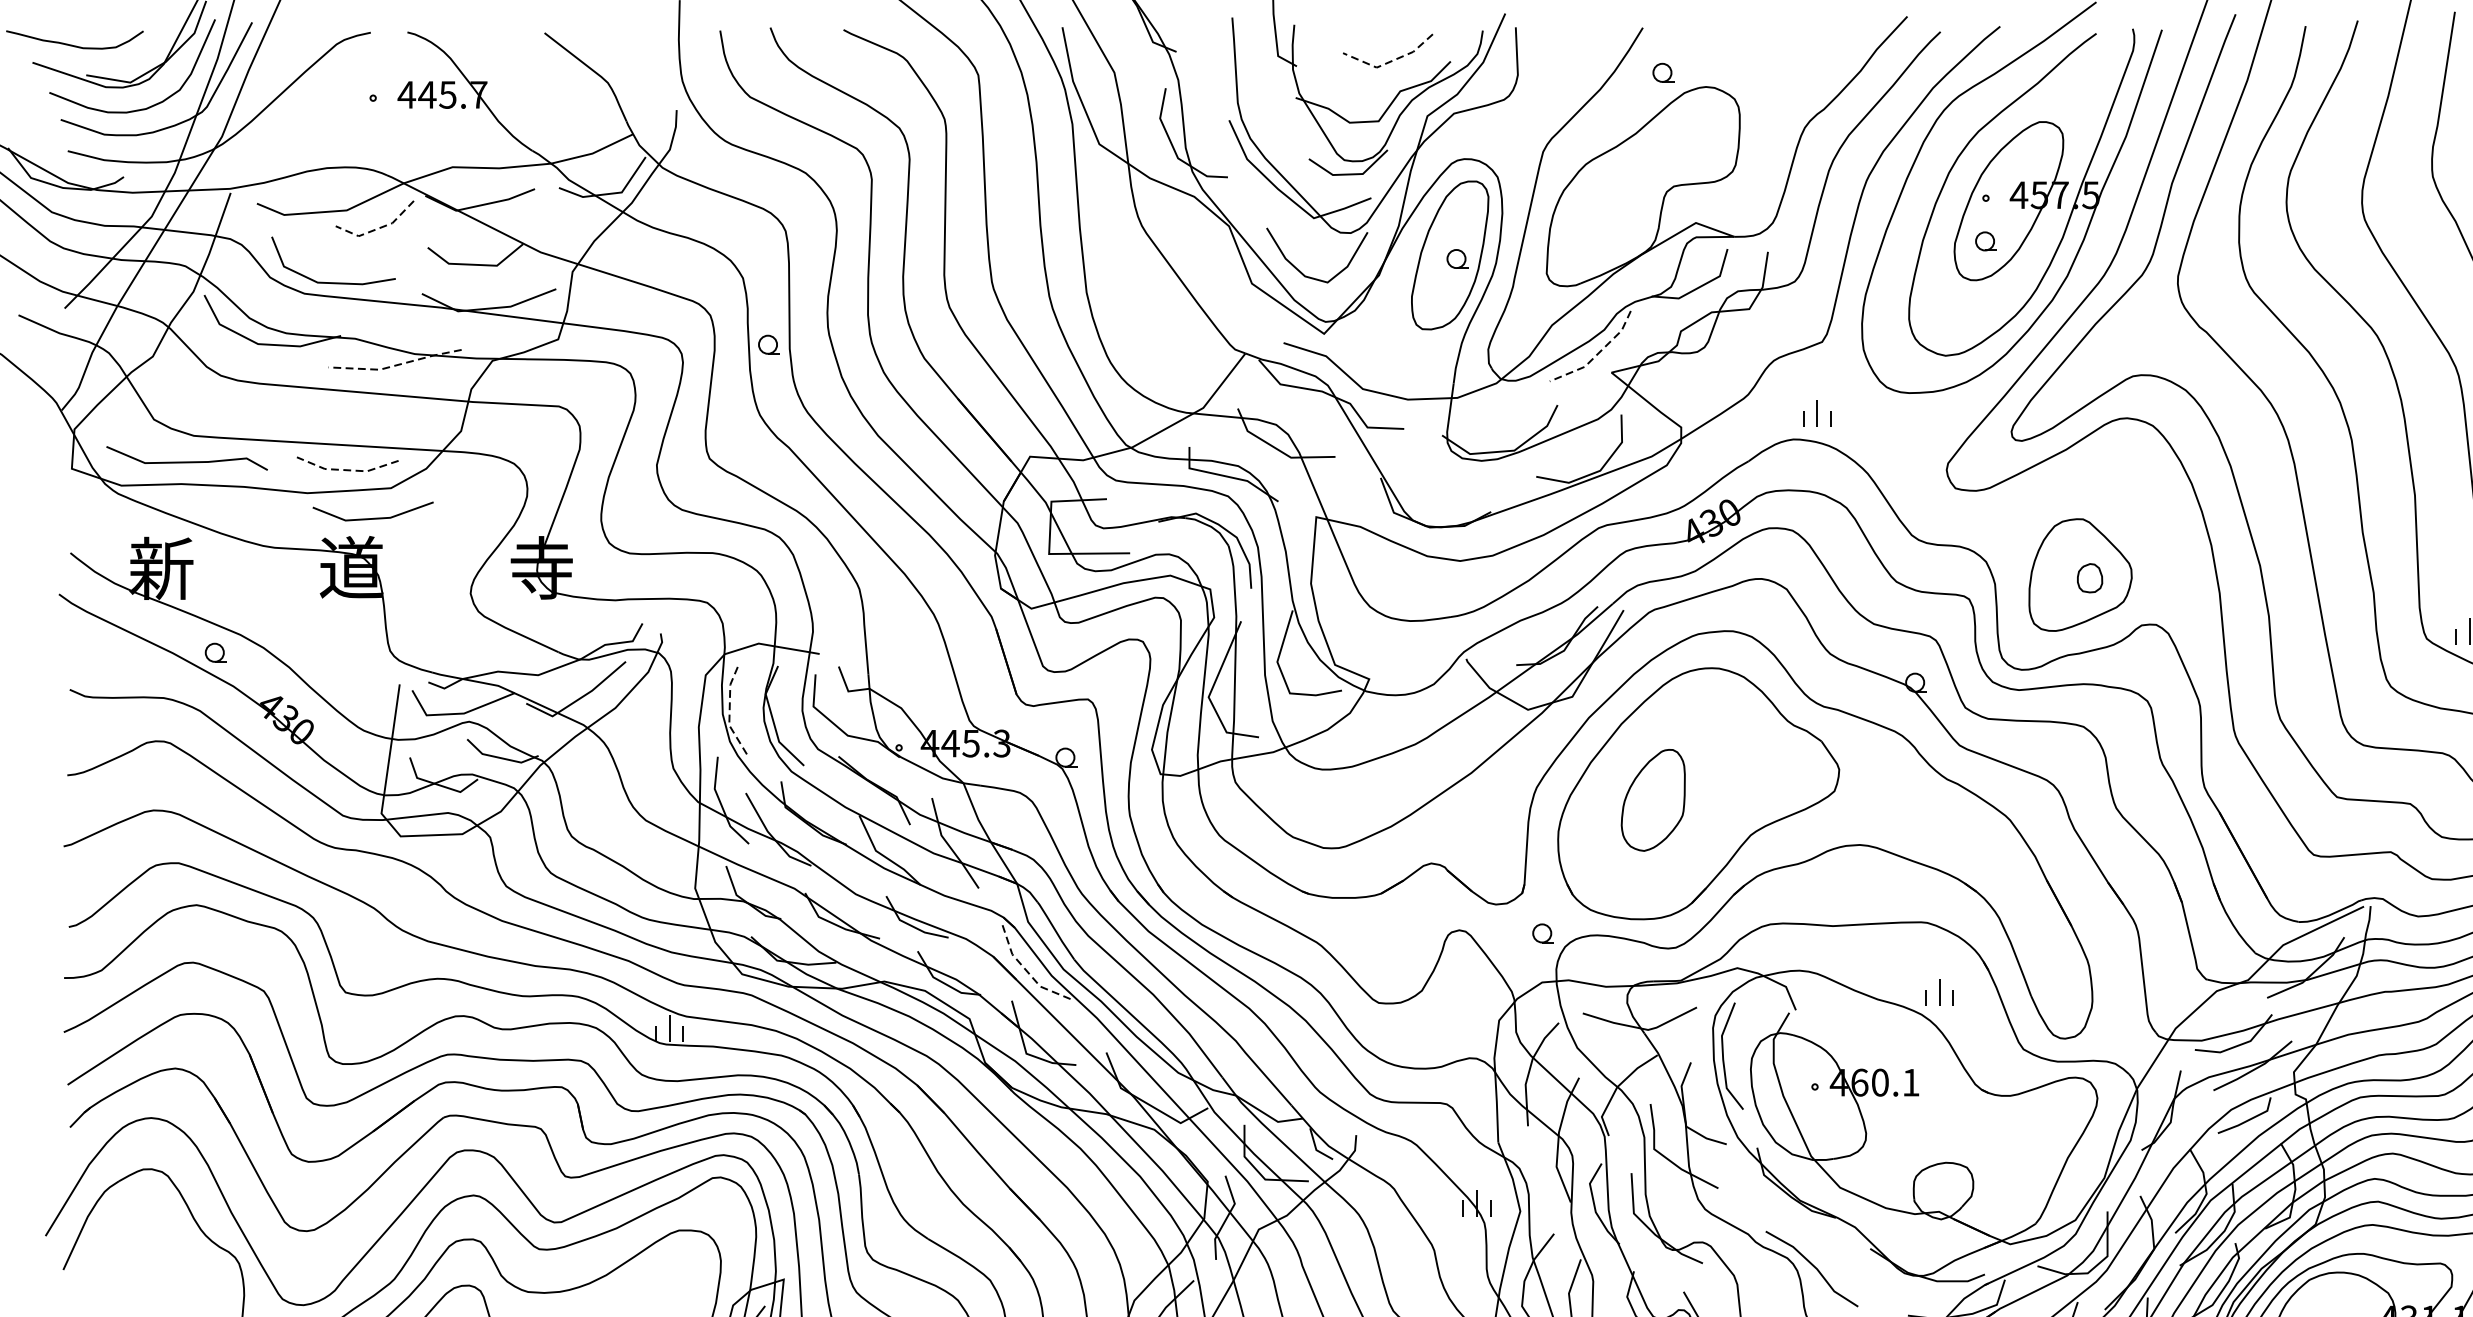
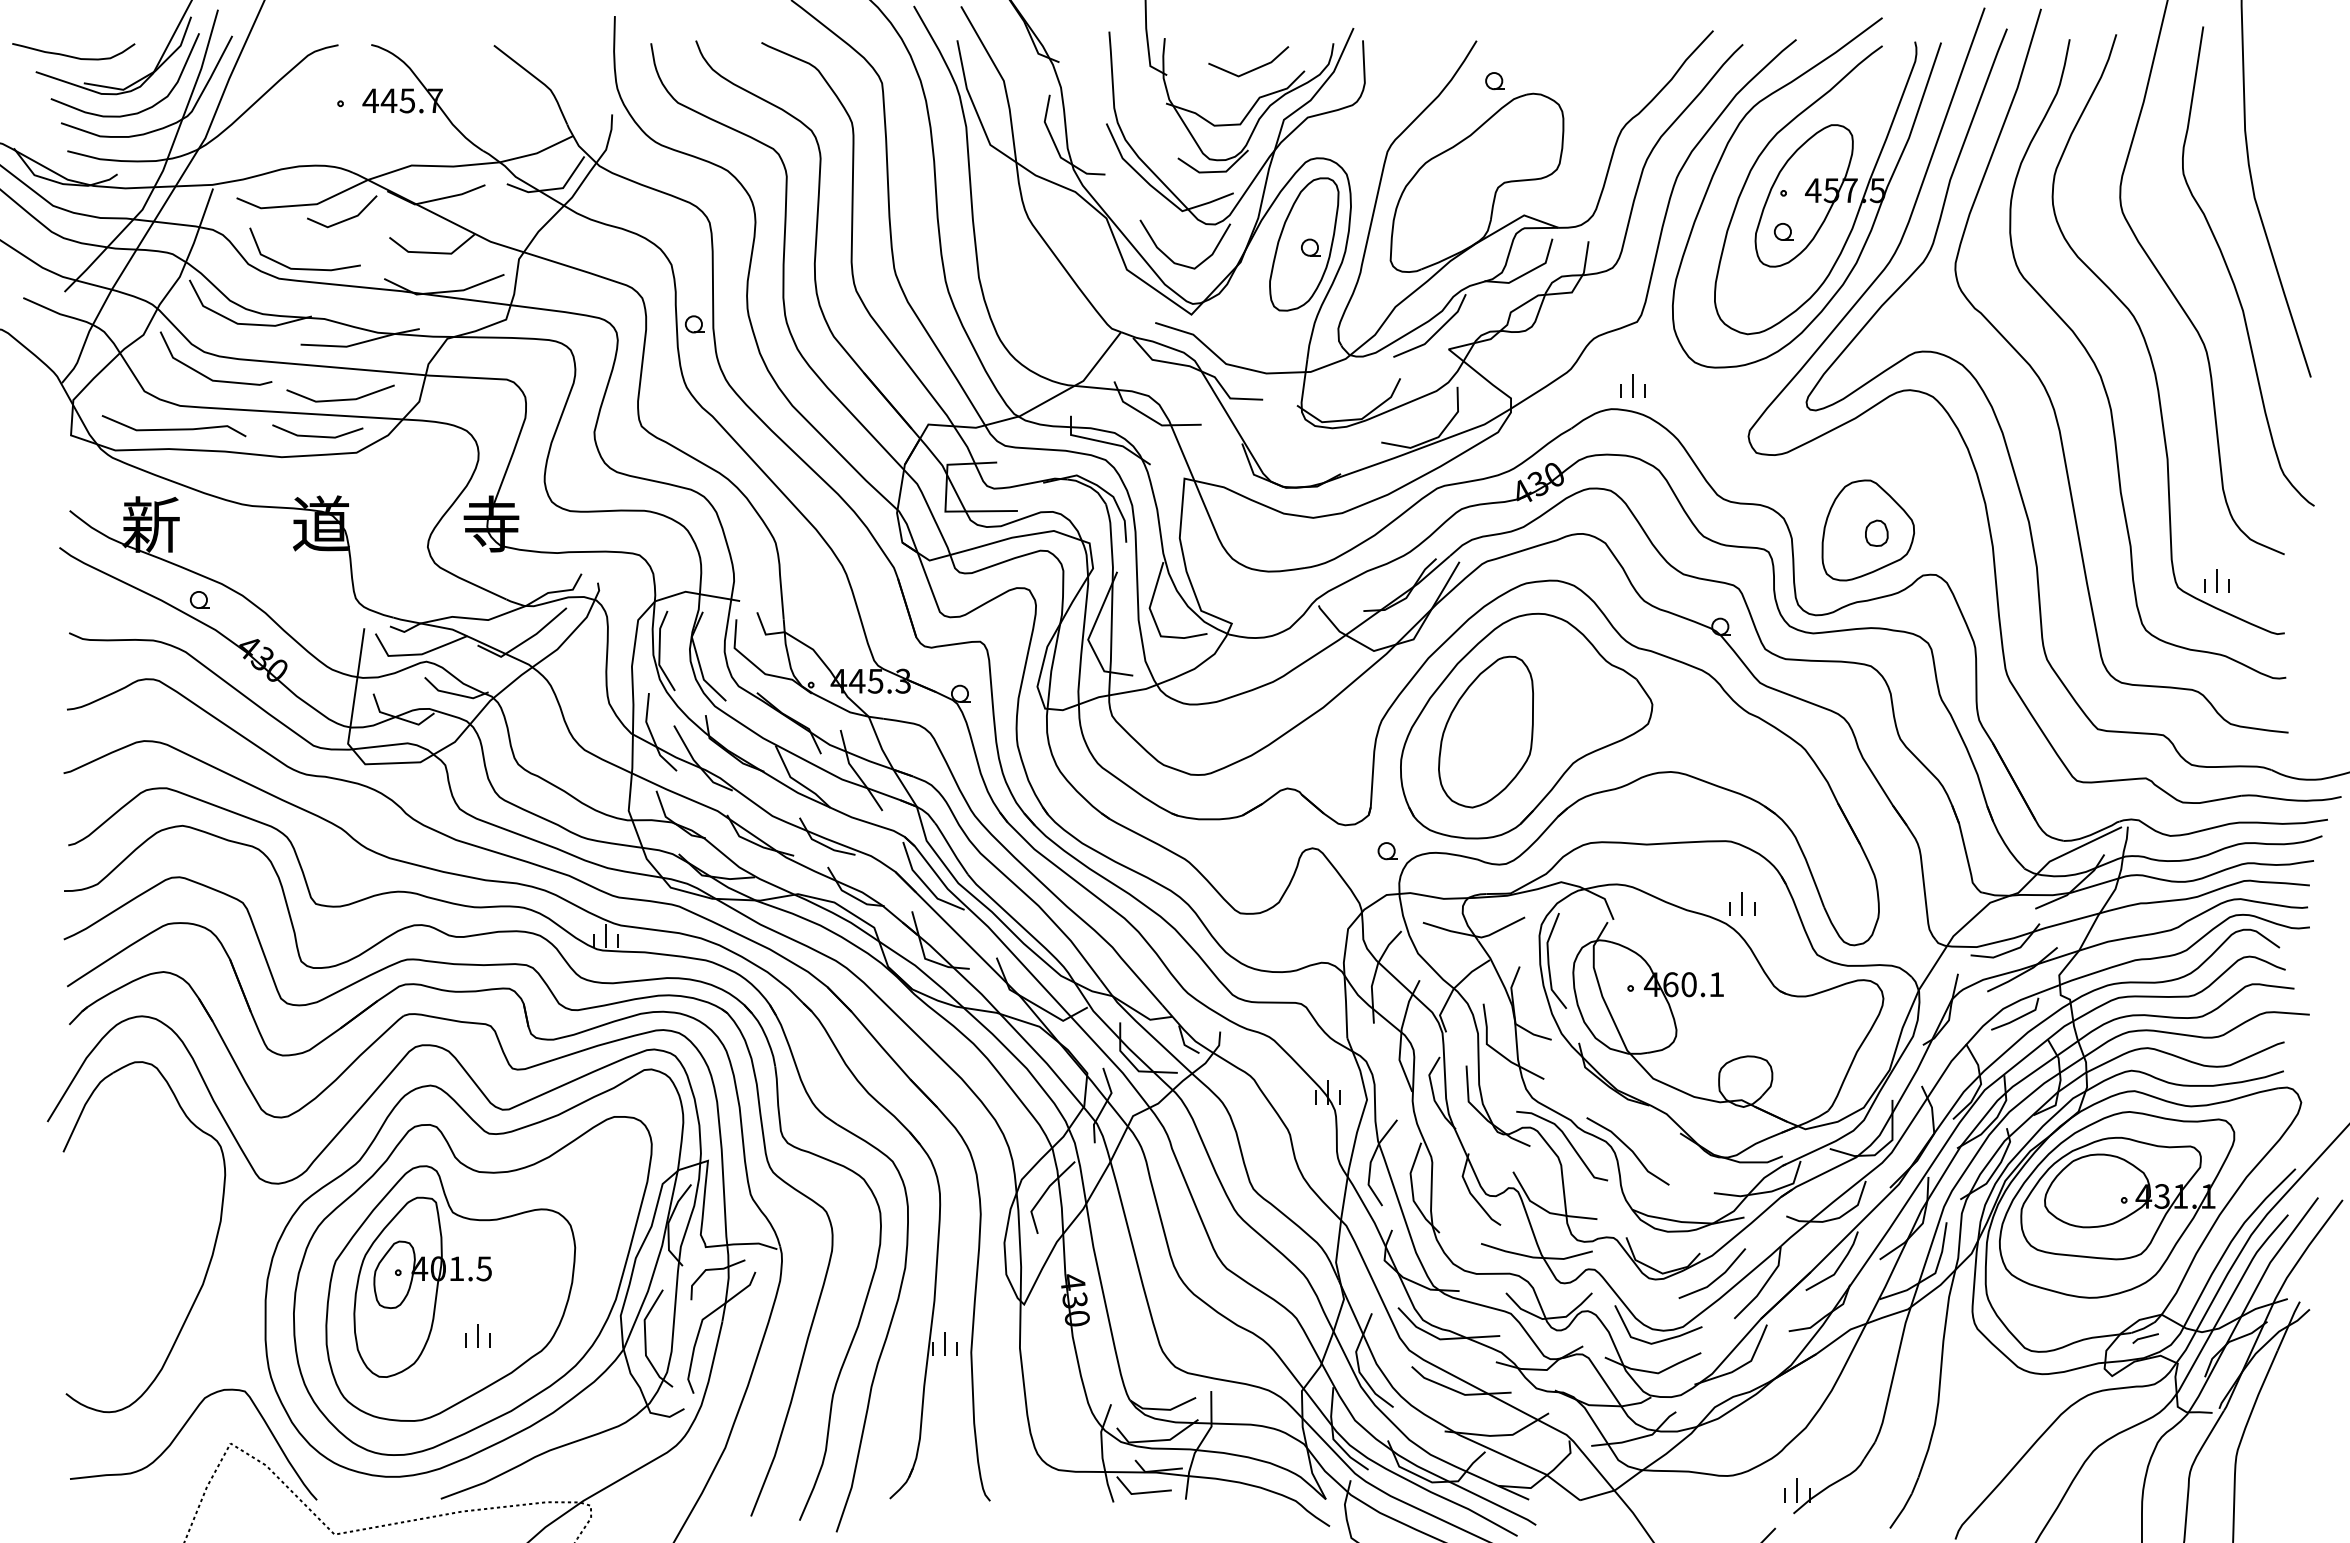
line: (1390, 62) -> (1250, 71), dashed -> solid
line: (378, 228) -> (345, 220), dashed -> solid
line: (1596, 354) -> (1435, 333), dashed -> solid
line: (396, 364) -> (361, 342), dashed -> solid
line: (221, 400) -> (204, 374), added
line: (347, 470) -> (317, 436), dashed -> solid
line: (373, 518) -> (340, 399), moved
line: (729, 711) -> (659, 652), dashed -> solid
part: (1652, 799) -> (1485, 731), size x1.67
line: (1025, 969) -> (924, 883), dashed -> solid
curve: (1744, 1257) -> (1567, 1141), added

